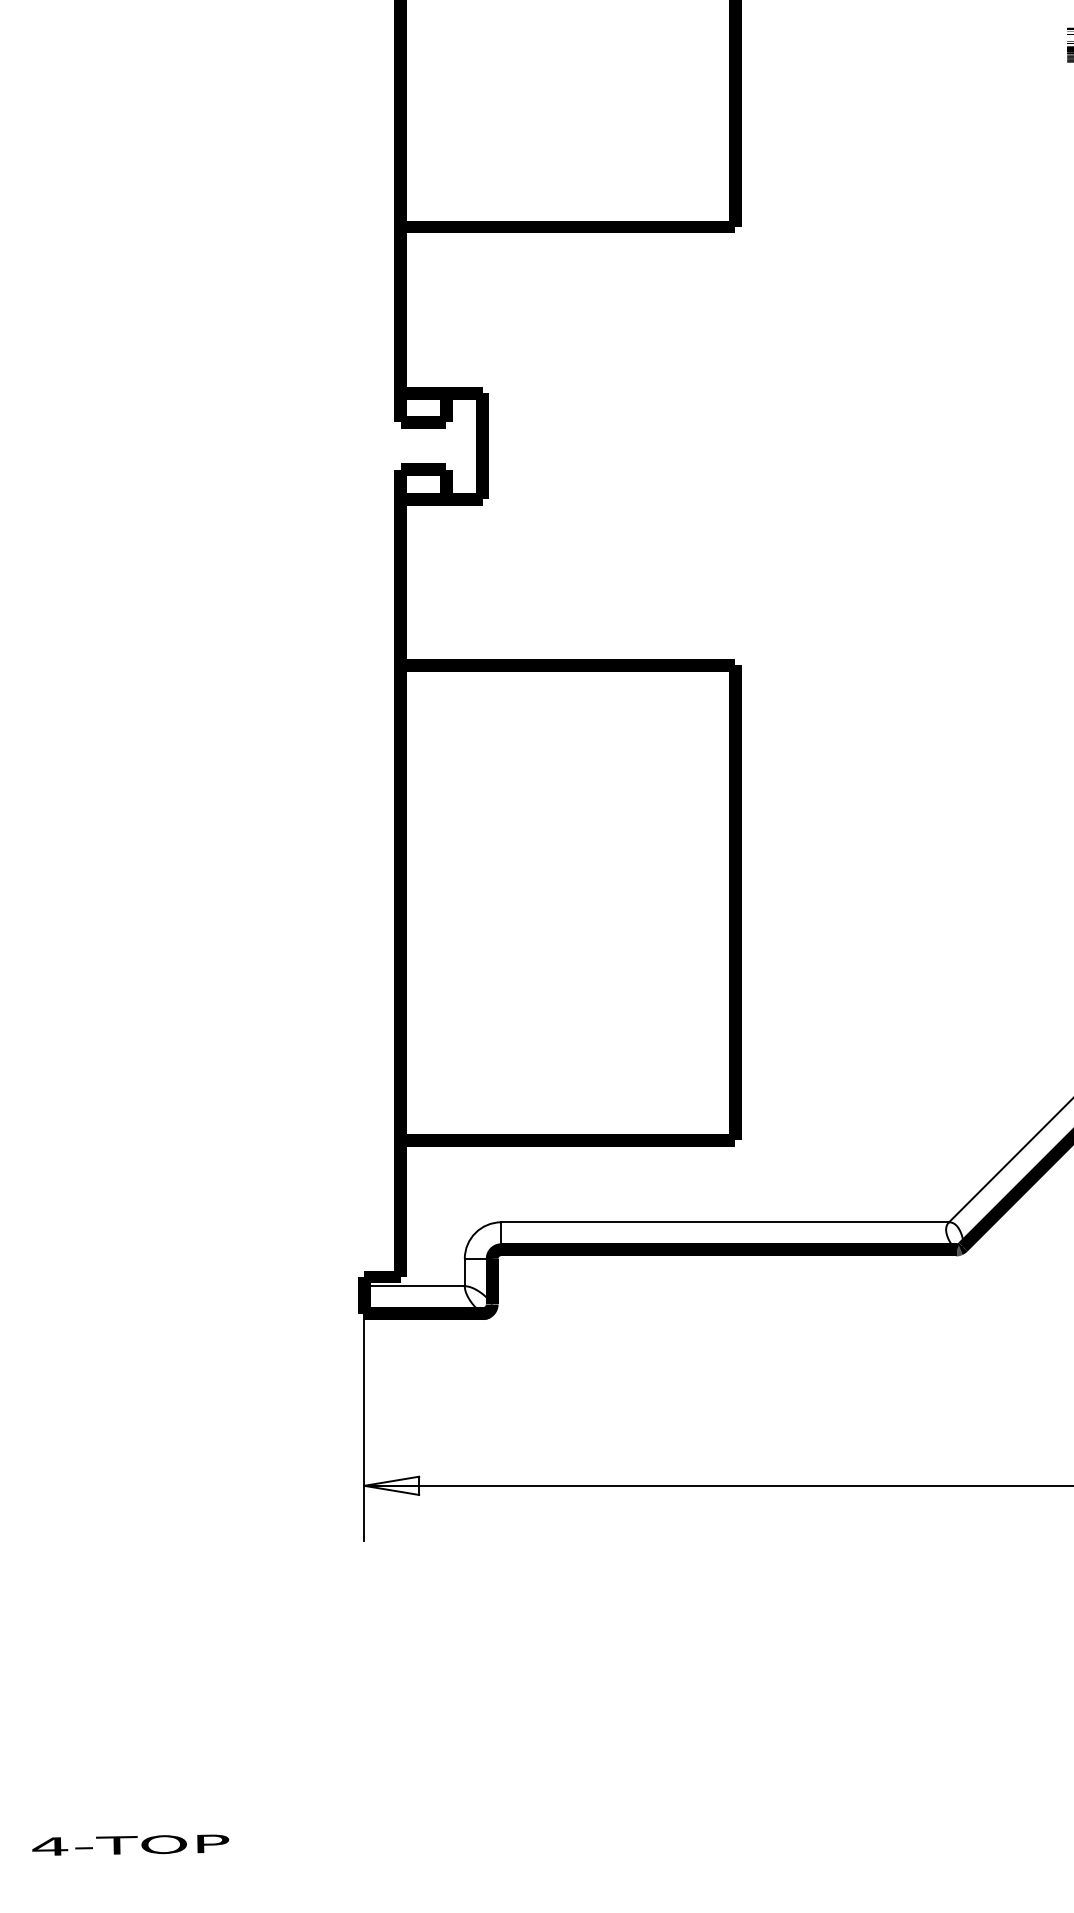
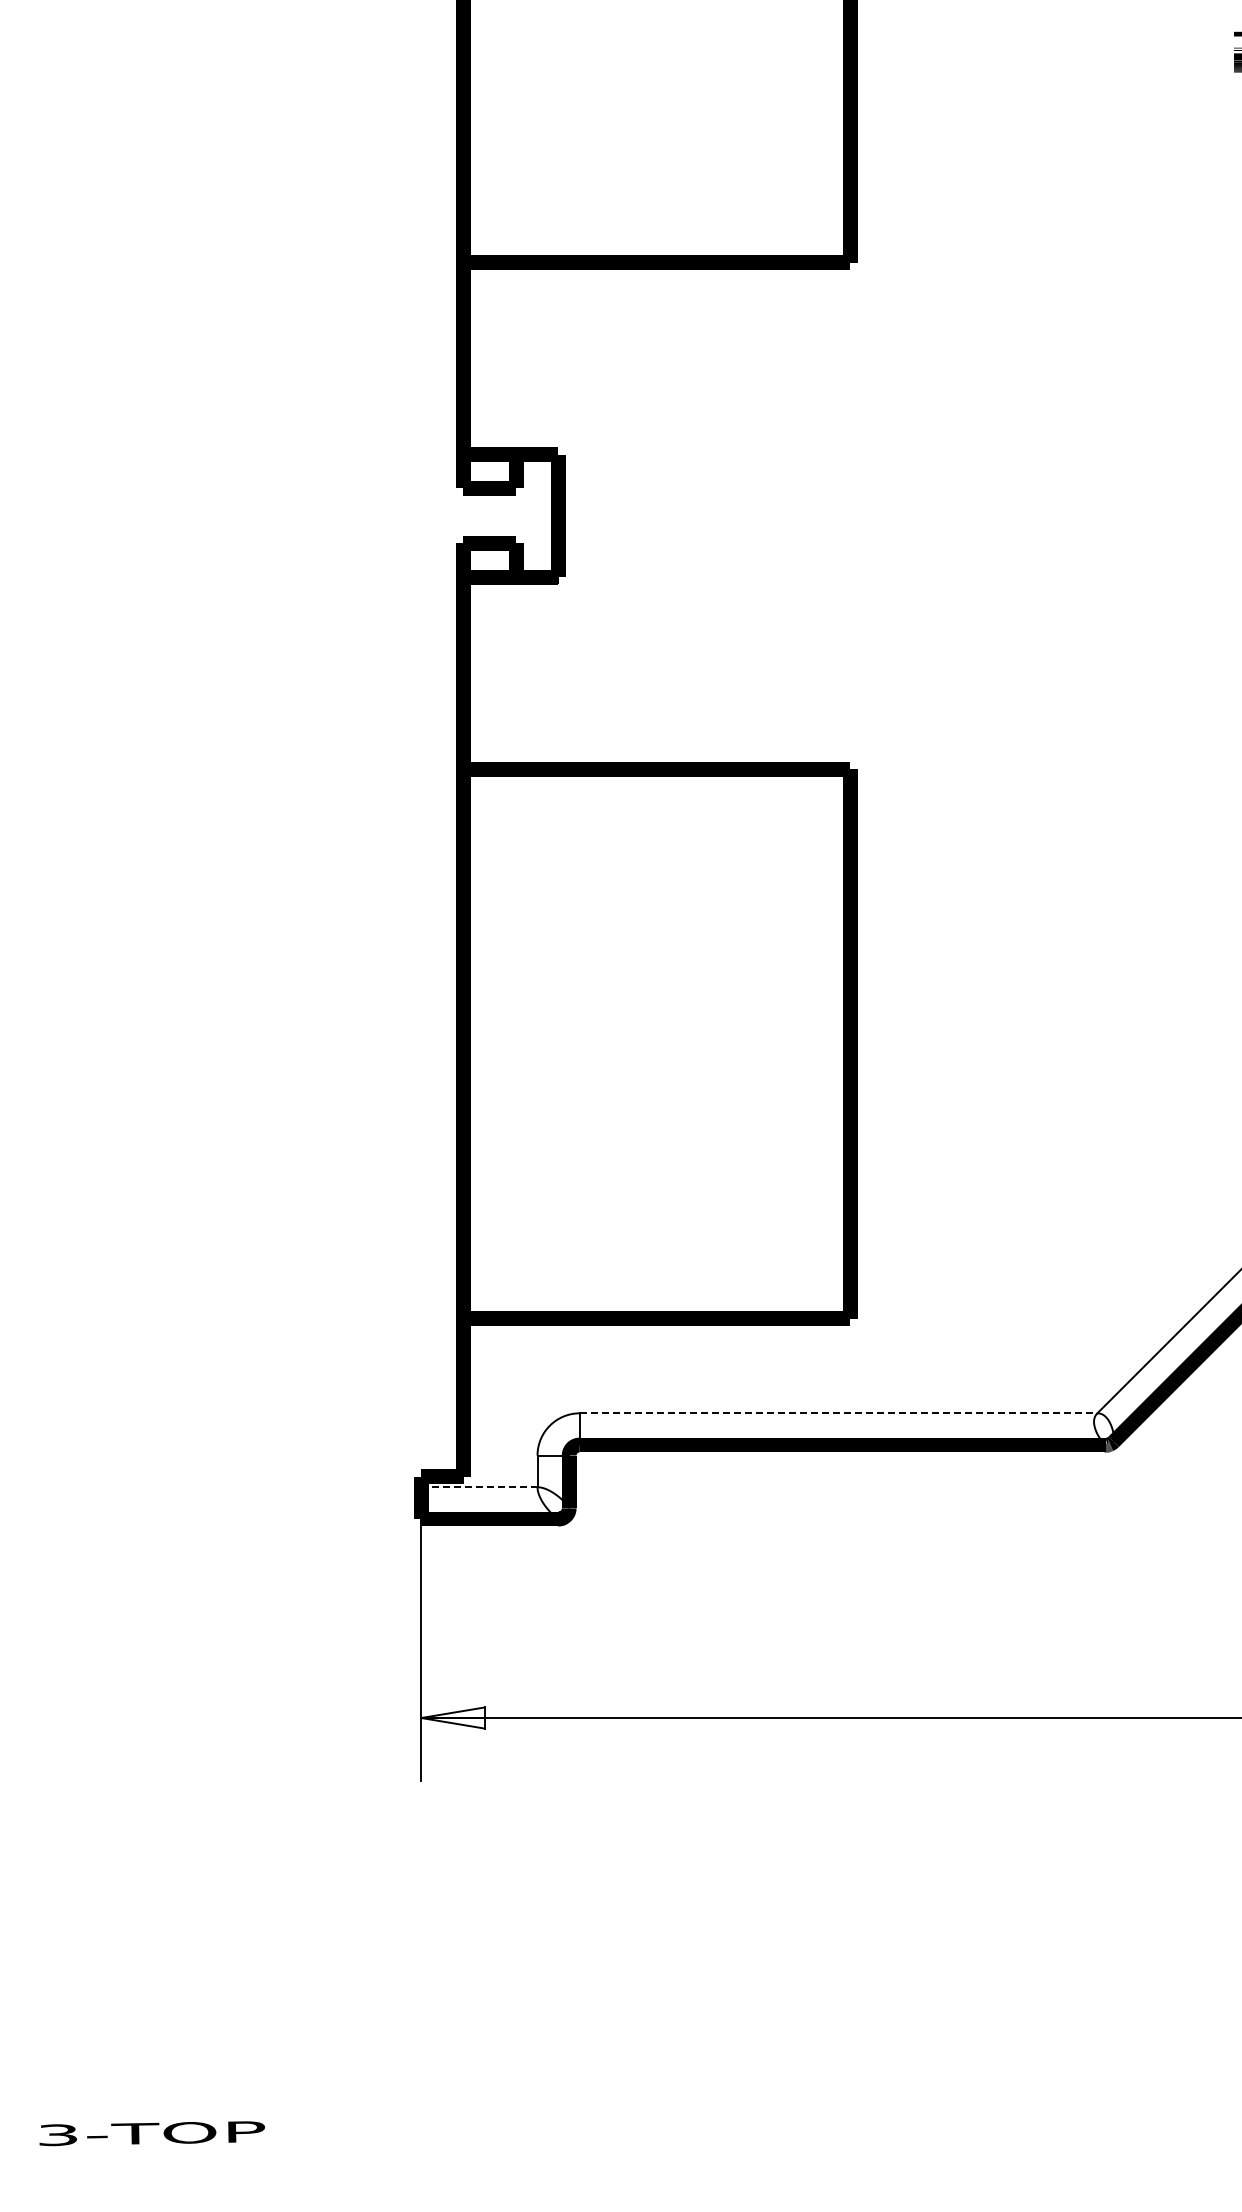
line: (725, 1222) -> (838, 1413), solid -> dashed
line: (414, 1286) -> (479, 1487), solid -> dashed
text: (49, 1846) -> (57, 2135), 4-TOP -> 3-TOP

